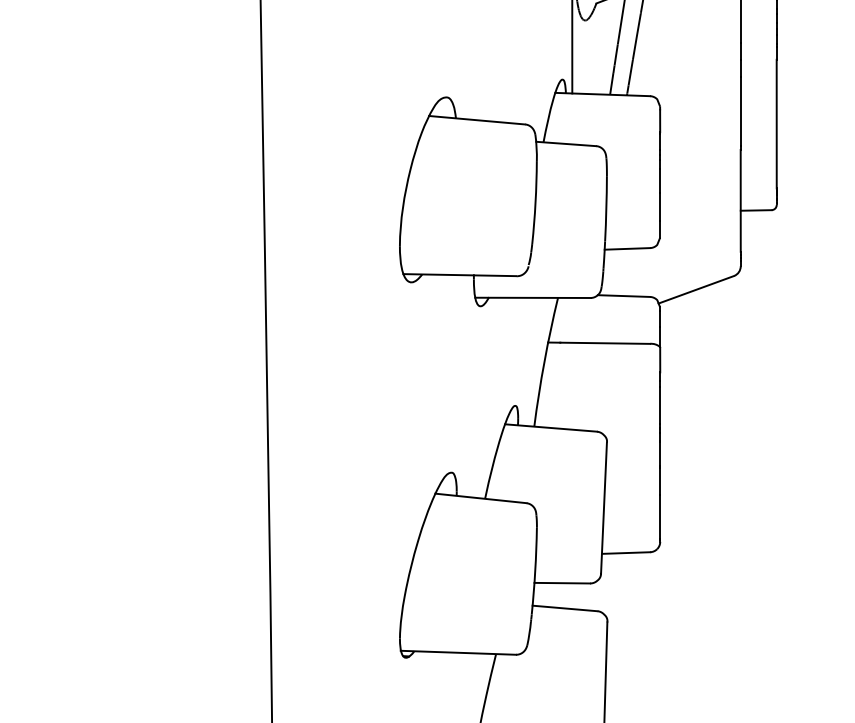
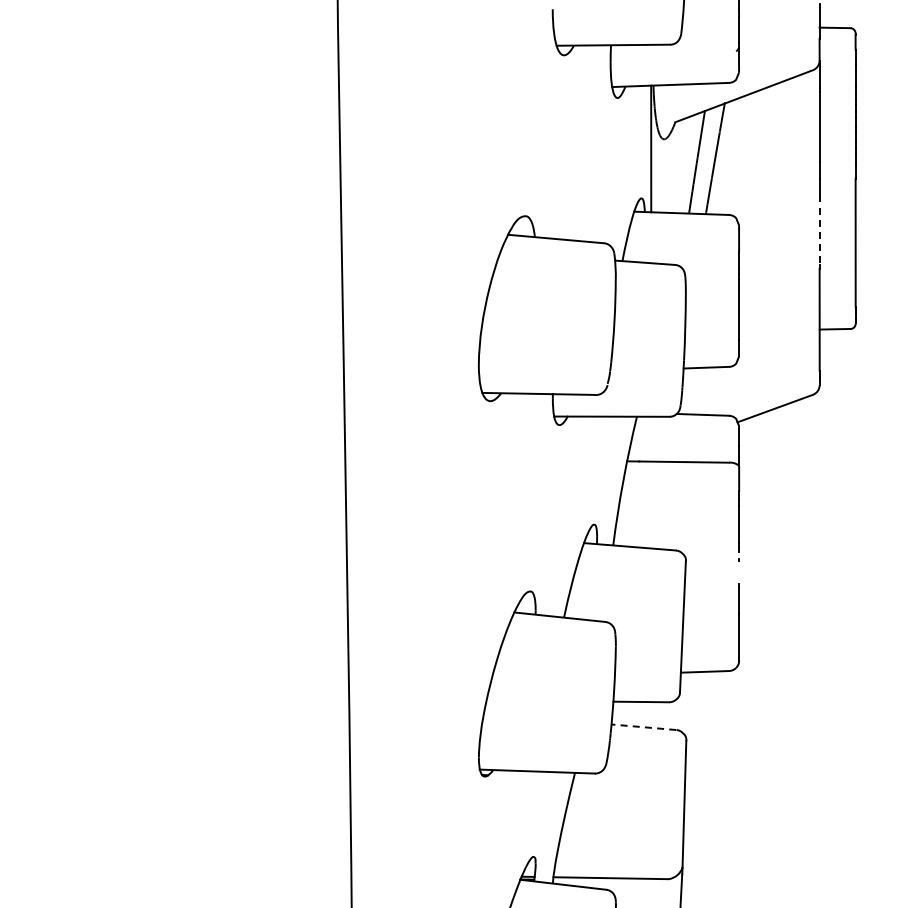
line: (740, 111) -> (819, 230), solid -> dashed
line: (660, 449) -> (739, 568), removed
line: (564, 608) -> (643, 727), solid -> dashed

